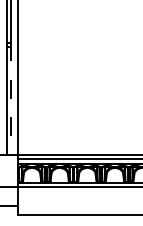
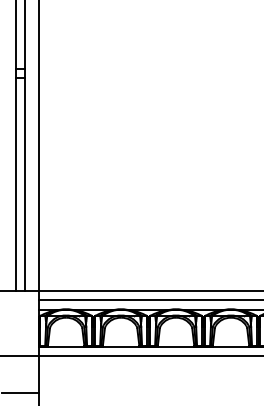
line: (11, 98) -> (25, 179), dashed -> solid

